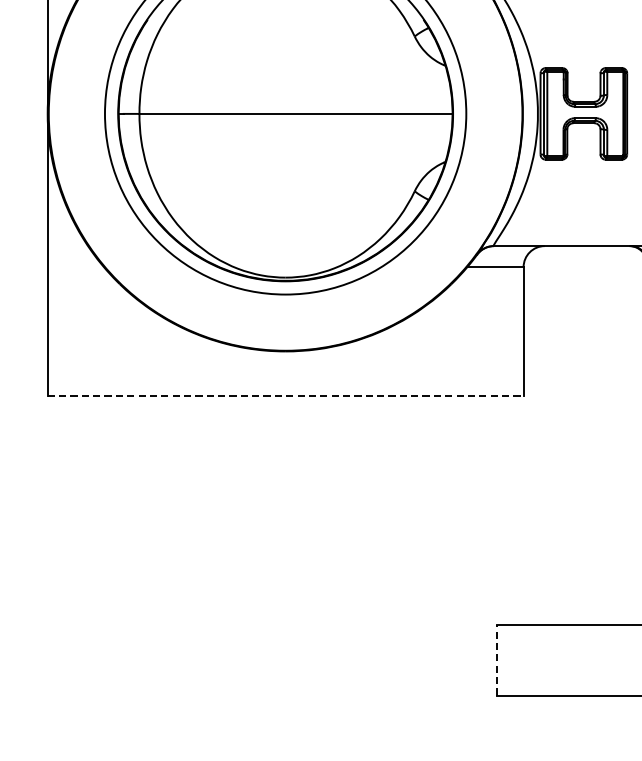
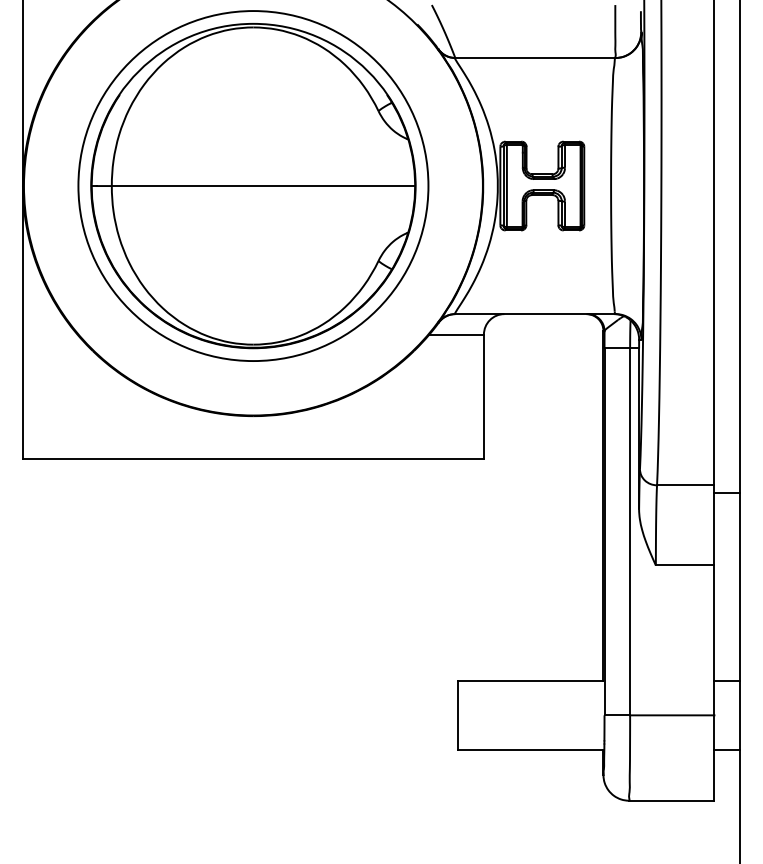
line: (285, 396) -> (253, 459), dashed -> solid
line: (497, 659) -> (458, 714), dashed -> solid

